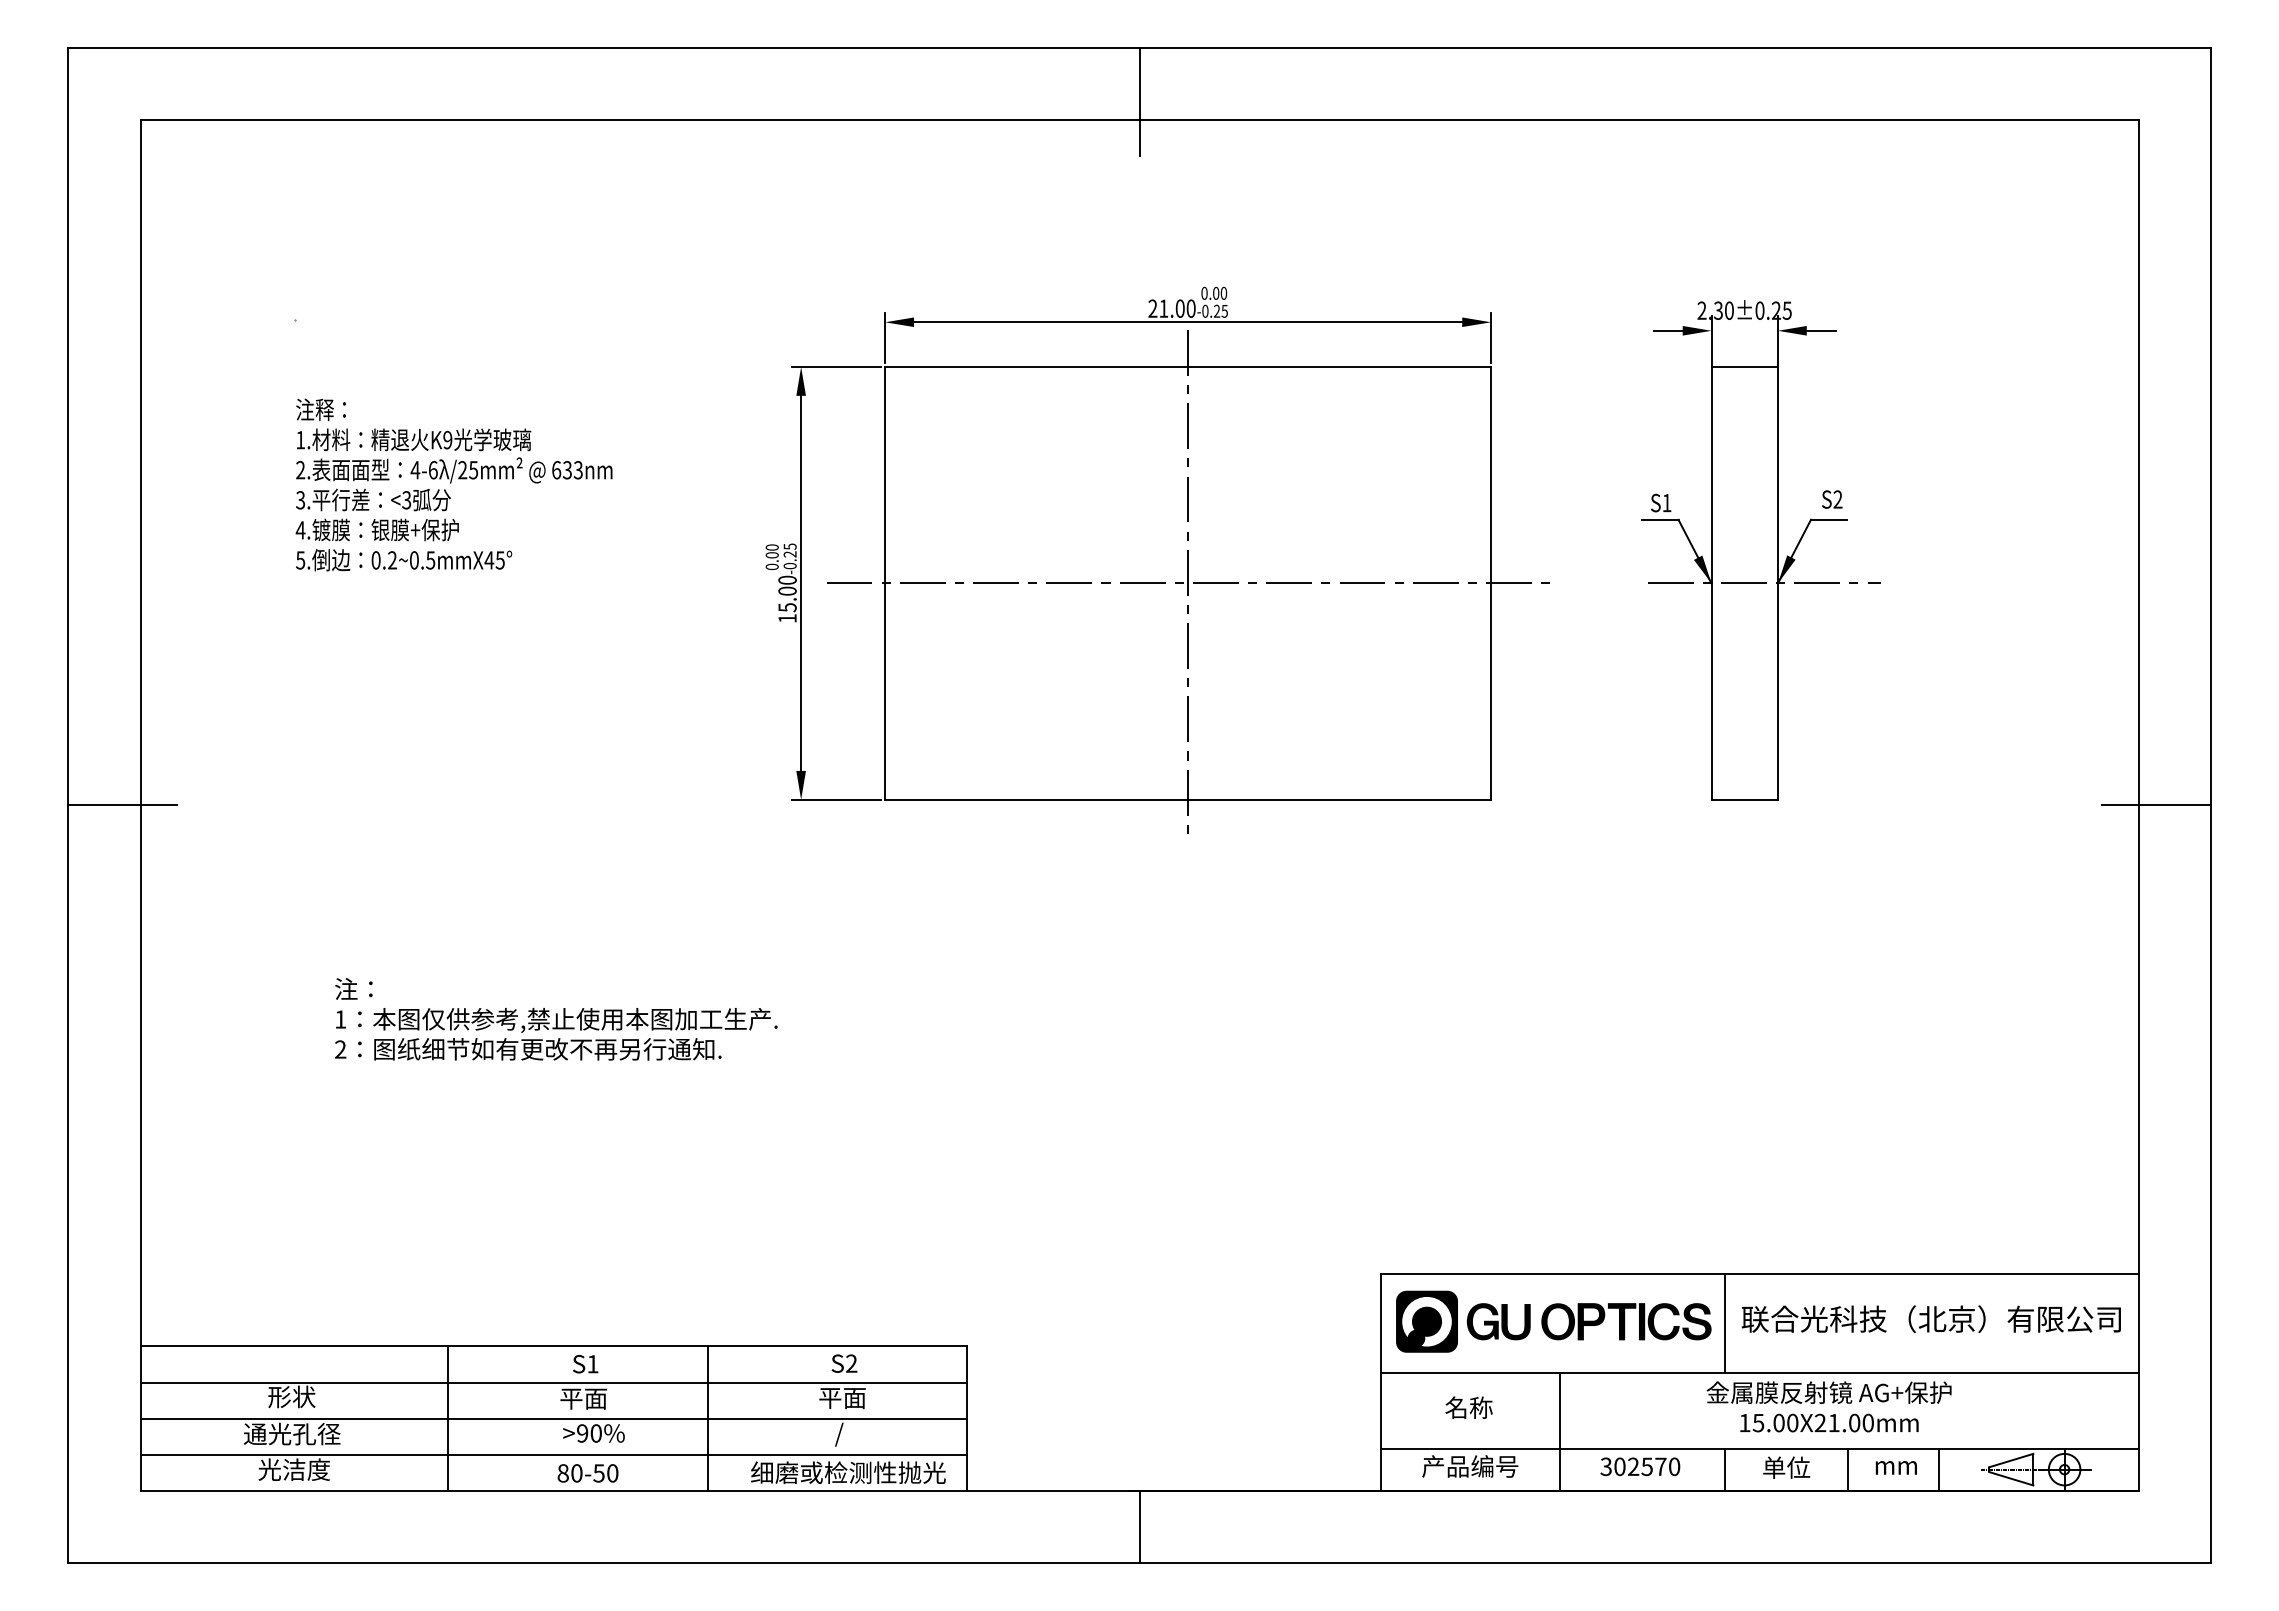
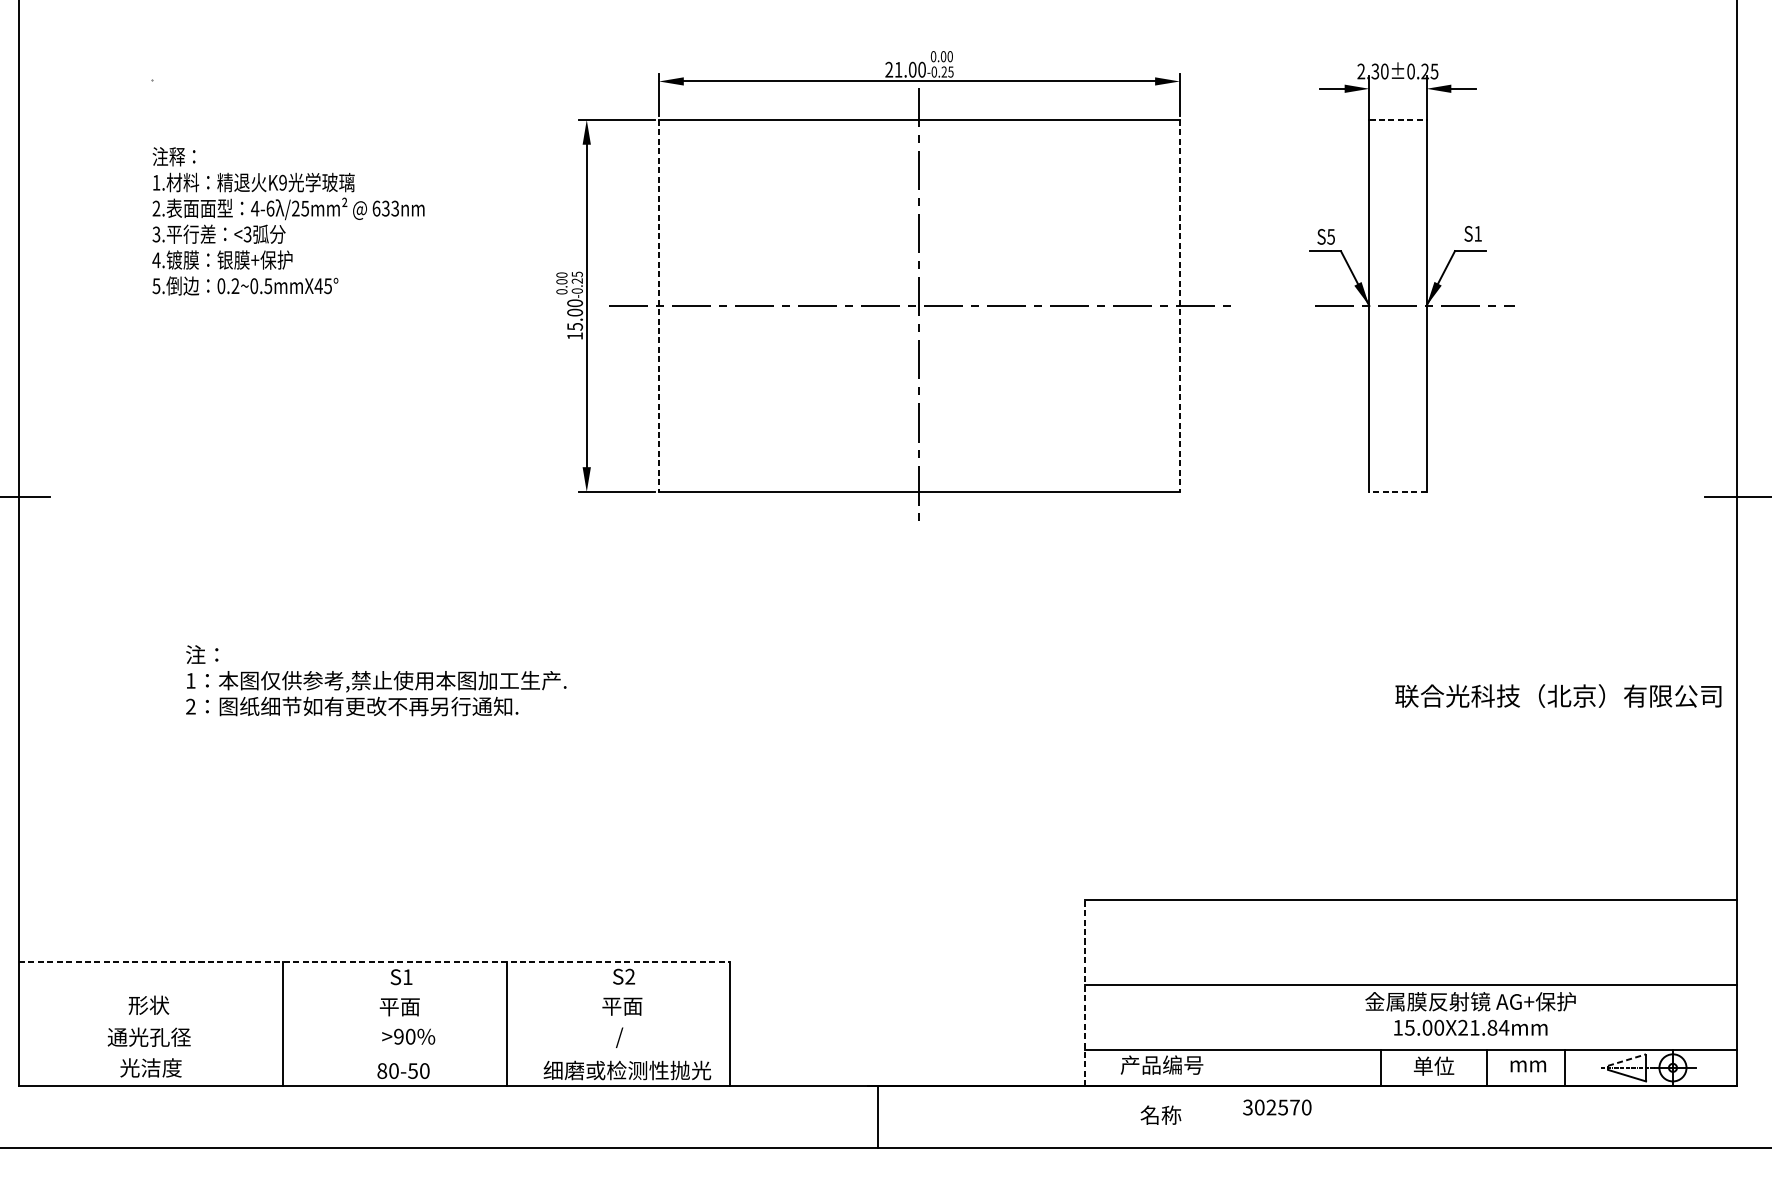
line: (1745, 367) -> (1398, 120), solid -> dashed
text: (1837, 499) -> (1477, 233), S2 -> S1
text: (1666, 503) -> (1330, 237), S1 -> S5
line: (885, 583) -> (659, 306), solid -> dashed
line: (1491, 583) -> (1180, 306), solid -> dashed
line: (1744, 799) -> (1397, 491), solid -> dashed
text: (1930, 1318) -> (1557, 695), moved
part: (1553, 1321) -> (1233, 940), removed
line: (1724, 1323) -> (1380, 942), removed
line: (554, 1346) -> (374, 961), solid -> dashed
line: (553, 1382) -> (373, 992), removed
line: (1381, 1382) -> (1085, 992), solid -> dashed
text: (1468, 1407) -> (1160, 1115), moved
line: (553, 1418) -> (373, 1023), removed
text: (1861, 1422) -> (1498, 1027), 15.00X21.00mm -> 15.00X21.84mm
line: (1559, 1431) -> (1238, 1035), removed
line: (553, 1454) -> (373, 1054), removed
line: (2011, 1460) -> (1627, 1060), solid -> dashed
text: (1640, 1466) -> (1277, 1107), moved

